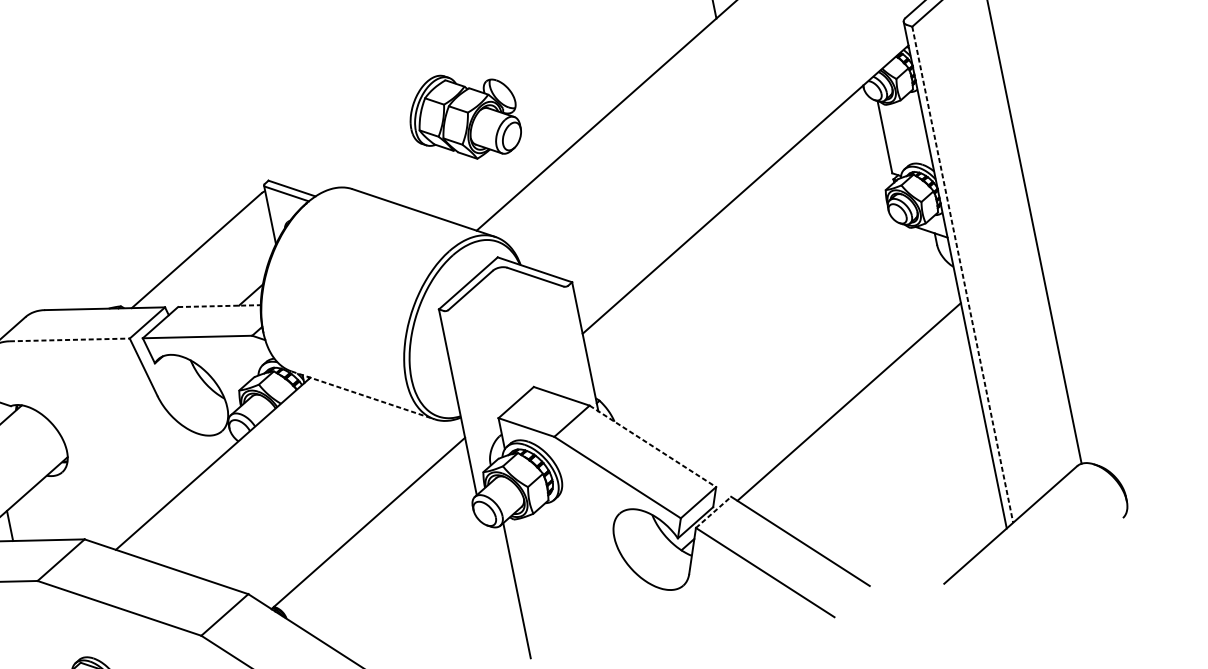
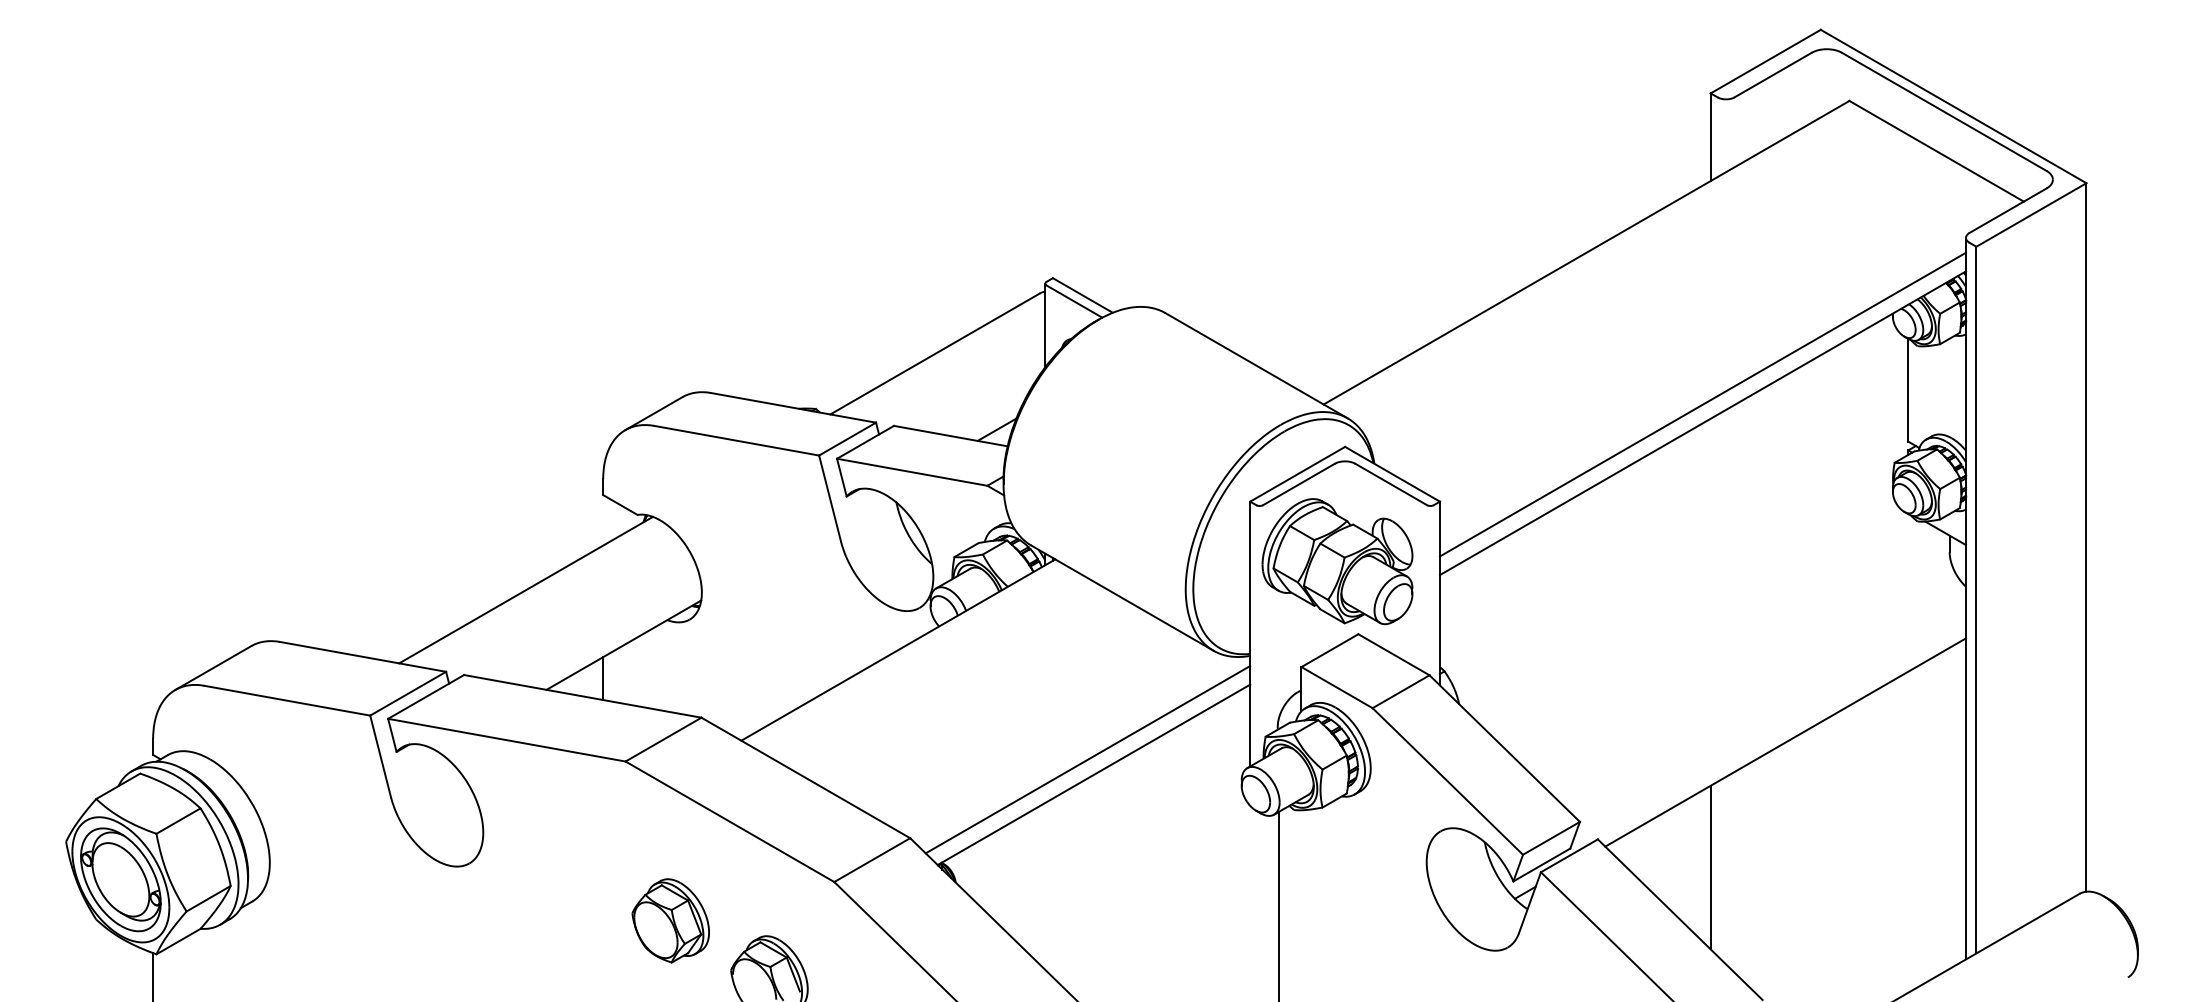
part: (463, 116) -> (1337, 561), moved
line: (742, 176) -> (1702, 404), added
line: (962, 275) -> (1976, 600), dashed -> solid
line: (219, 306) -> (950, 436), dashed -> solid
line: (69, 339) -> (736, 440), dashed -> solid
line: (363, 395) -> (1122, 598), dashed -> solid
line: (653, 446) -> (1505, 748), dashed -> solid
line: (814, 500) -> (1710, 867), added
line: (713, 512) -> (1569, 855), dashed -> solid
line: (361, 513) -> (1087, 759), added

